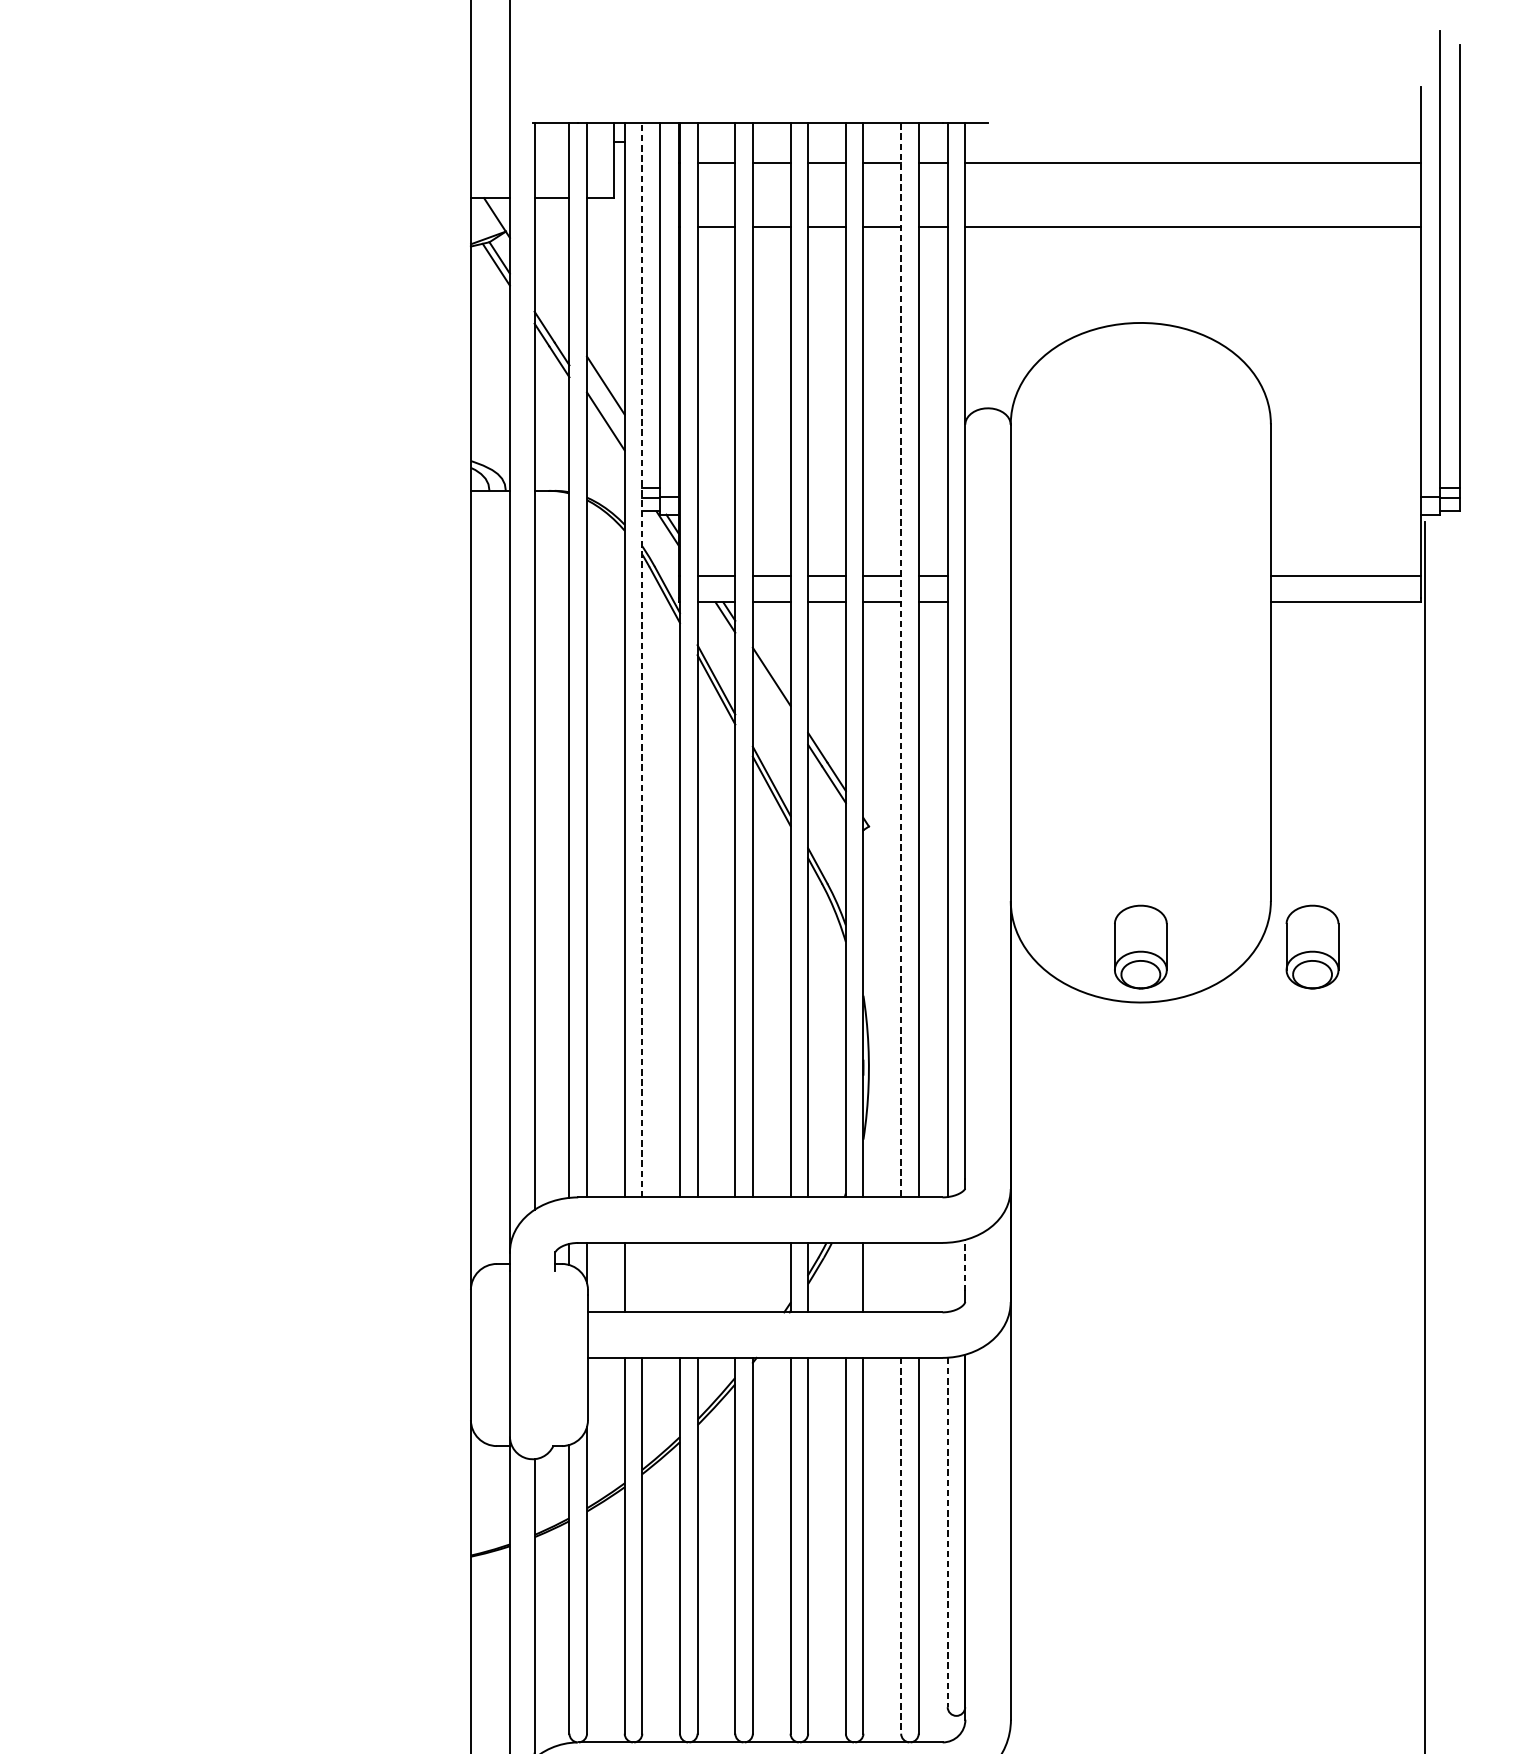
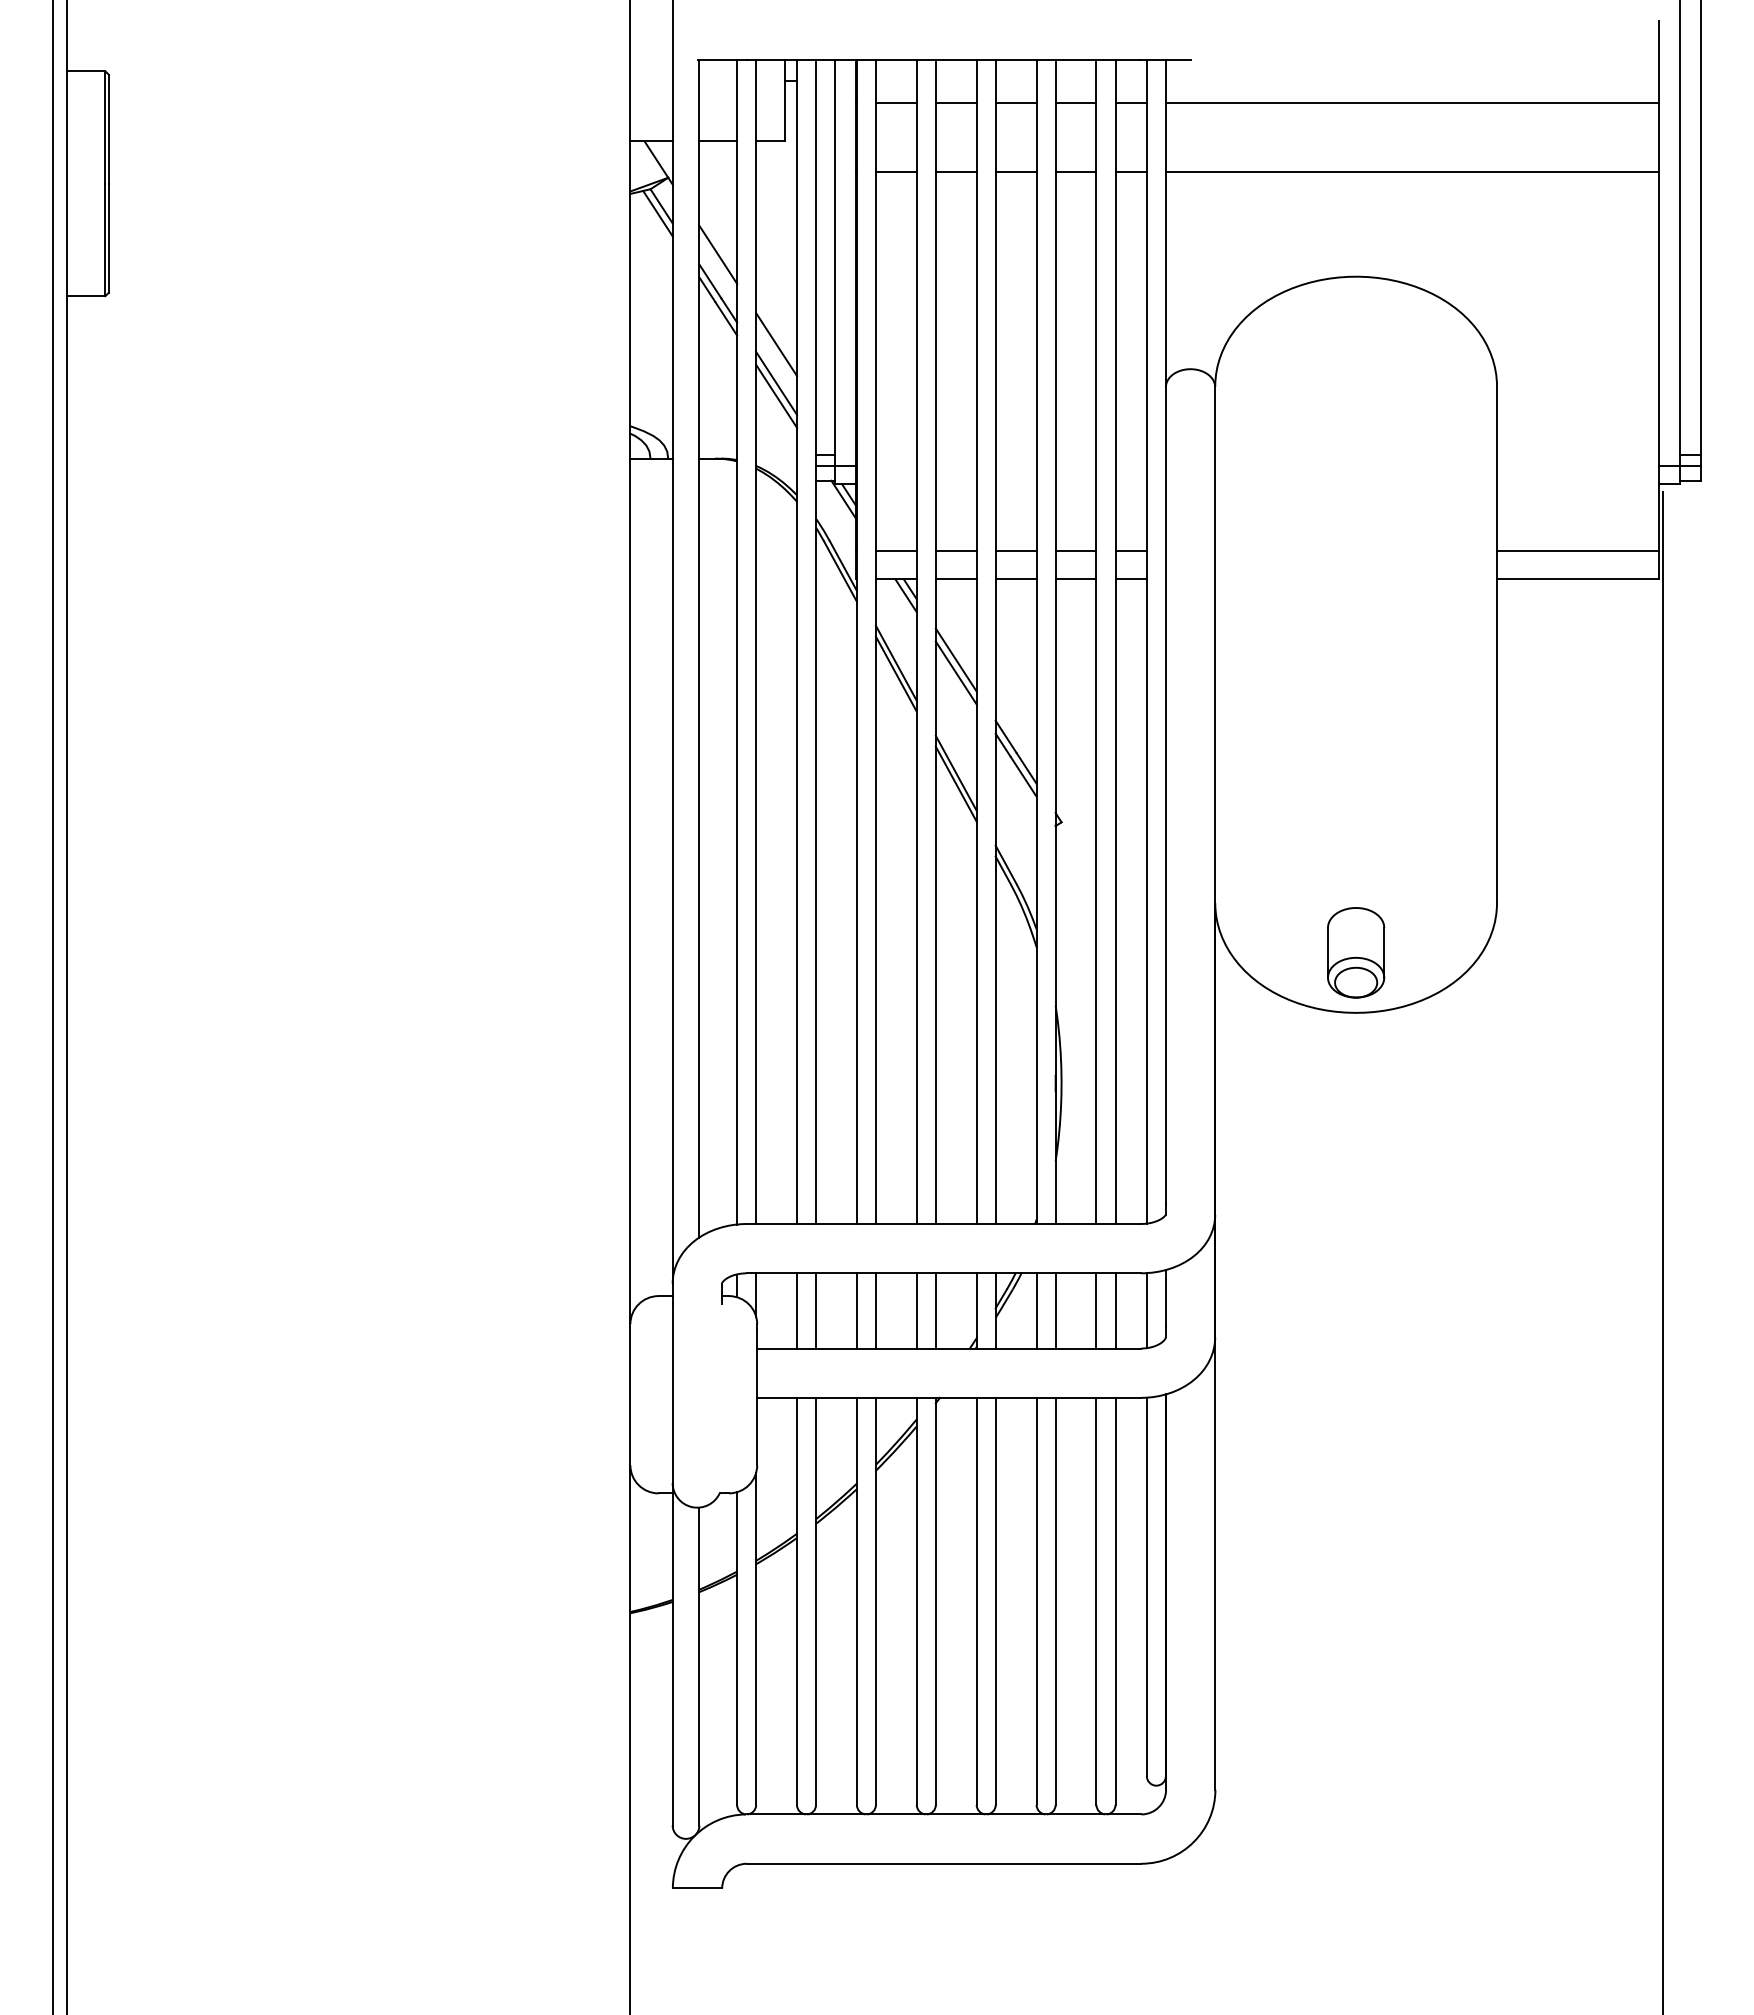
line: (552, 302) -> (718, 254), added
line: (605, 432) -> (776, 395), added
line: (642, 660) -> (816, 642), dashed -> solid
line: (901, 660) -> (1096, 642), dashed -> solid
line: (771, 688) -> (955, 672), added
part: (1312, 946) -> (1542, 952), removed
line: (964, 1265) -> (1165, 1297), dashed -> solid
line: (642, 1277) -> (816, 1310), added
line: (679, 1277) -> (856, 1310), added
line: (697, 1277) -> (875, 1310), added
line: (735, 1277) -> (916, 1310), added
line: (752, 1277) -> (935, 1310), added
line: (845, 1277) -> (1036, 1310), added
line: (901, 1277) -> (1096, 1310), added
line: (918, 1277) -> (1115, 1310), added
line: (947, 1277) -> (1146, 1310), added
line: (947, 1532) -> (1146, 1587), dashed -> solid
line: (901, 1545) -> (1096, 1601), dashed -> solid

